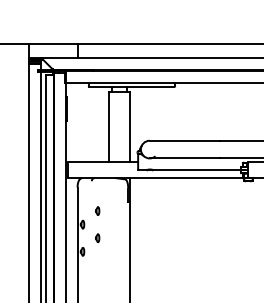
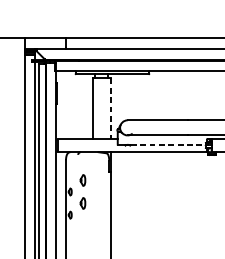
line: (129, 127) -> (110, 109), solid -> dashed
line: (197, 170) -> (168, 145), solid -> dashed
part: (97, 210) -> (83, 179), size x1.6
part: (97, 238) -> (83, 203), size x1.6

